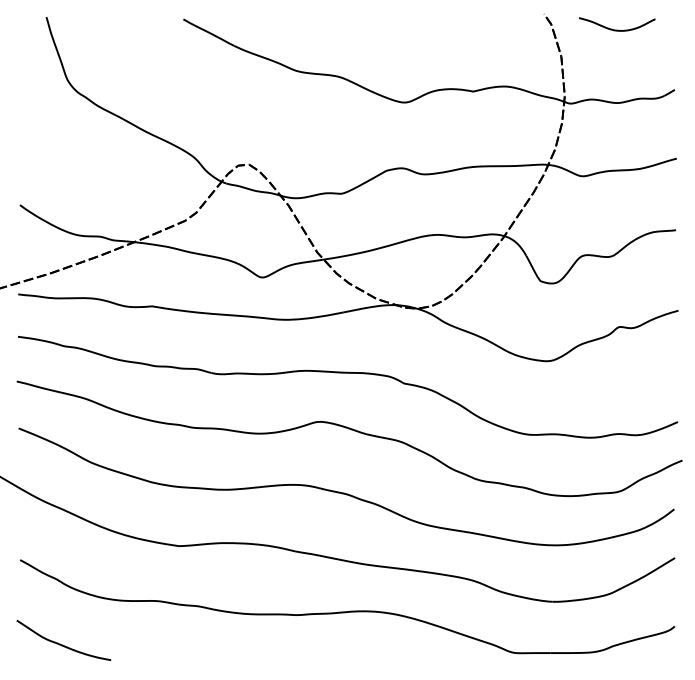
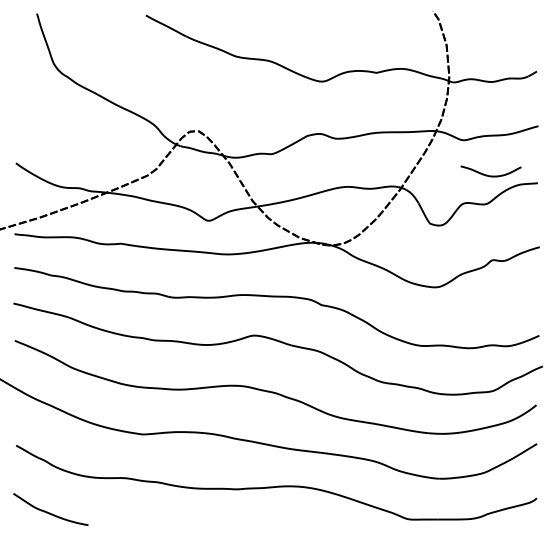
curve: (617, 29) -> (491, 175), moved

